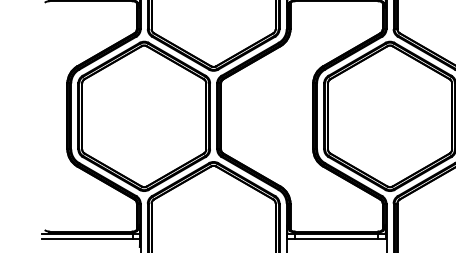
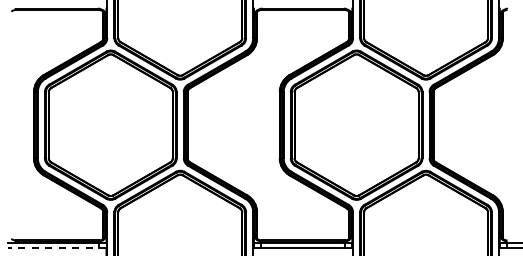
line: (89, 239) -> (56, 248), solid -> dashed

